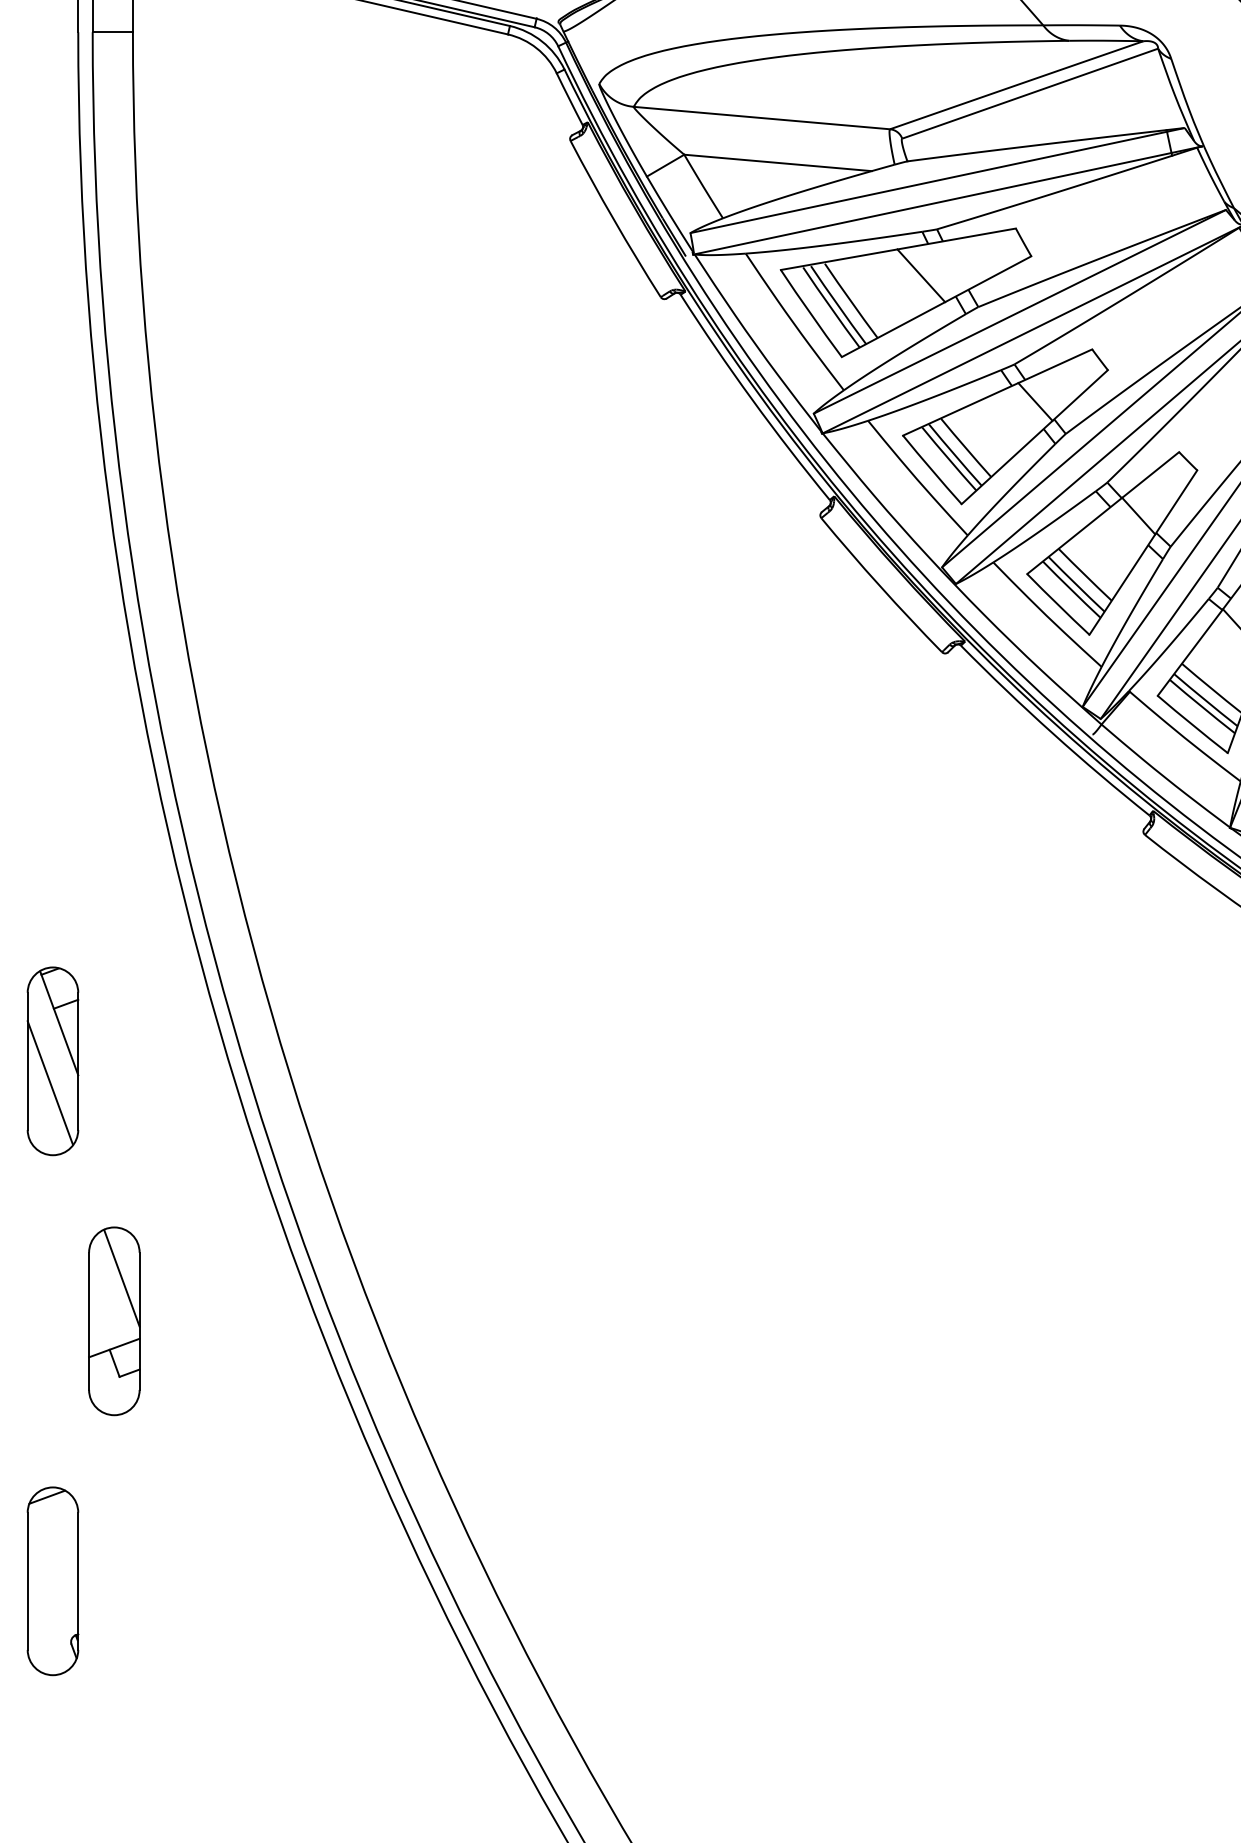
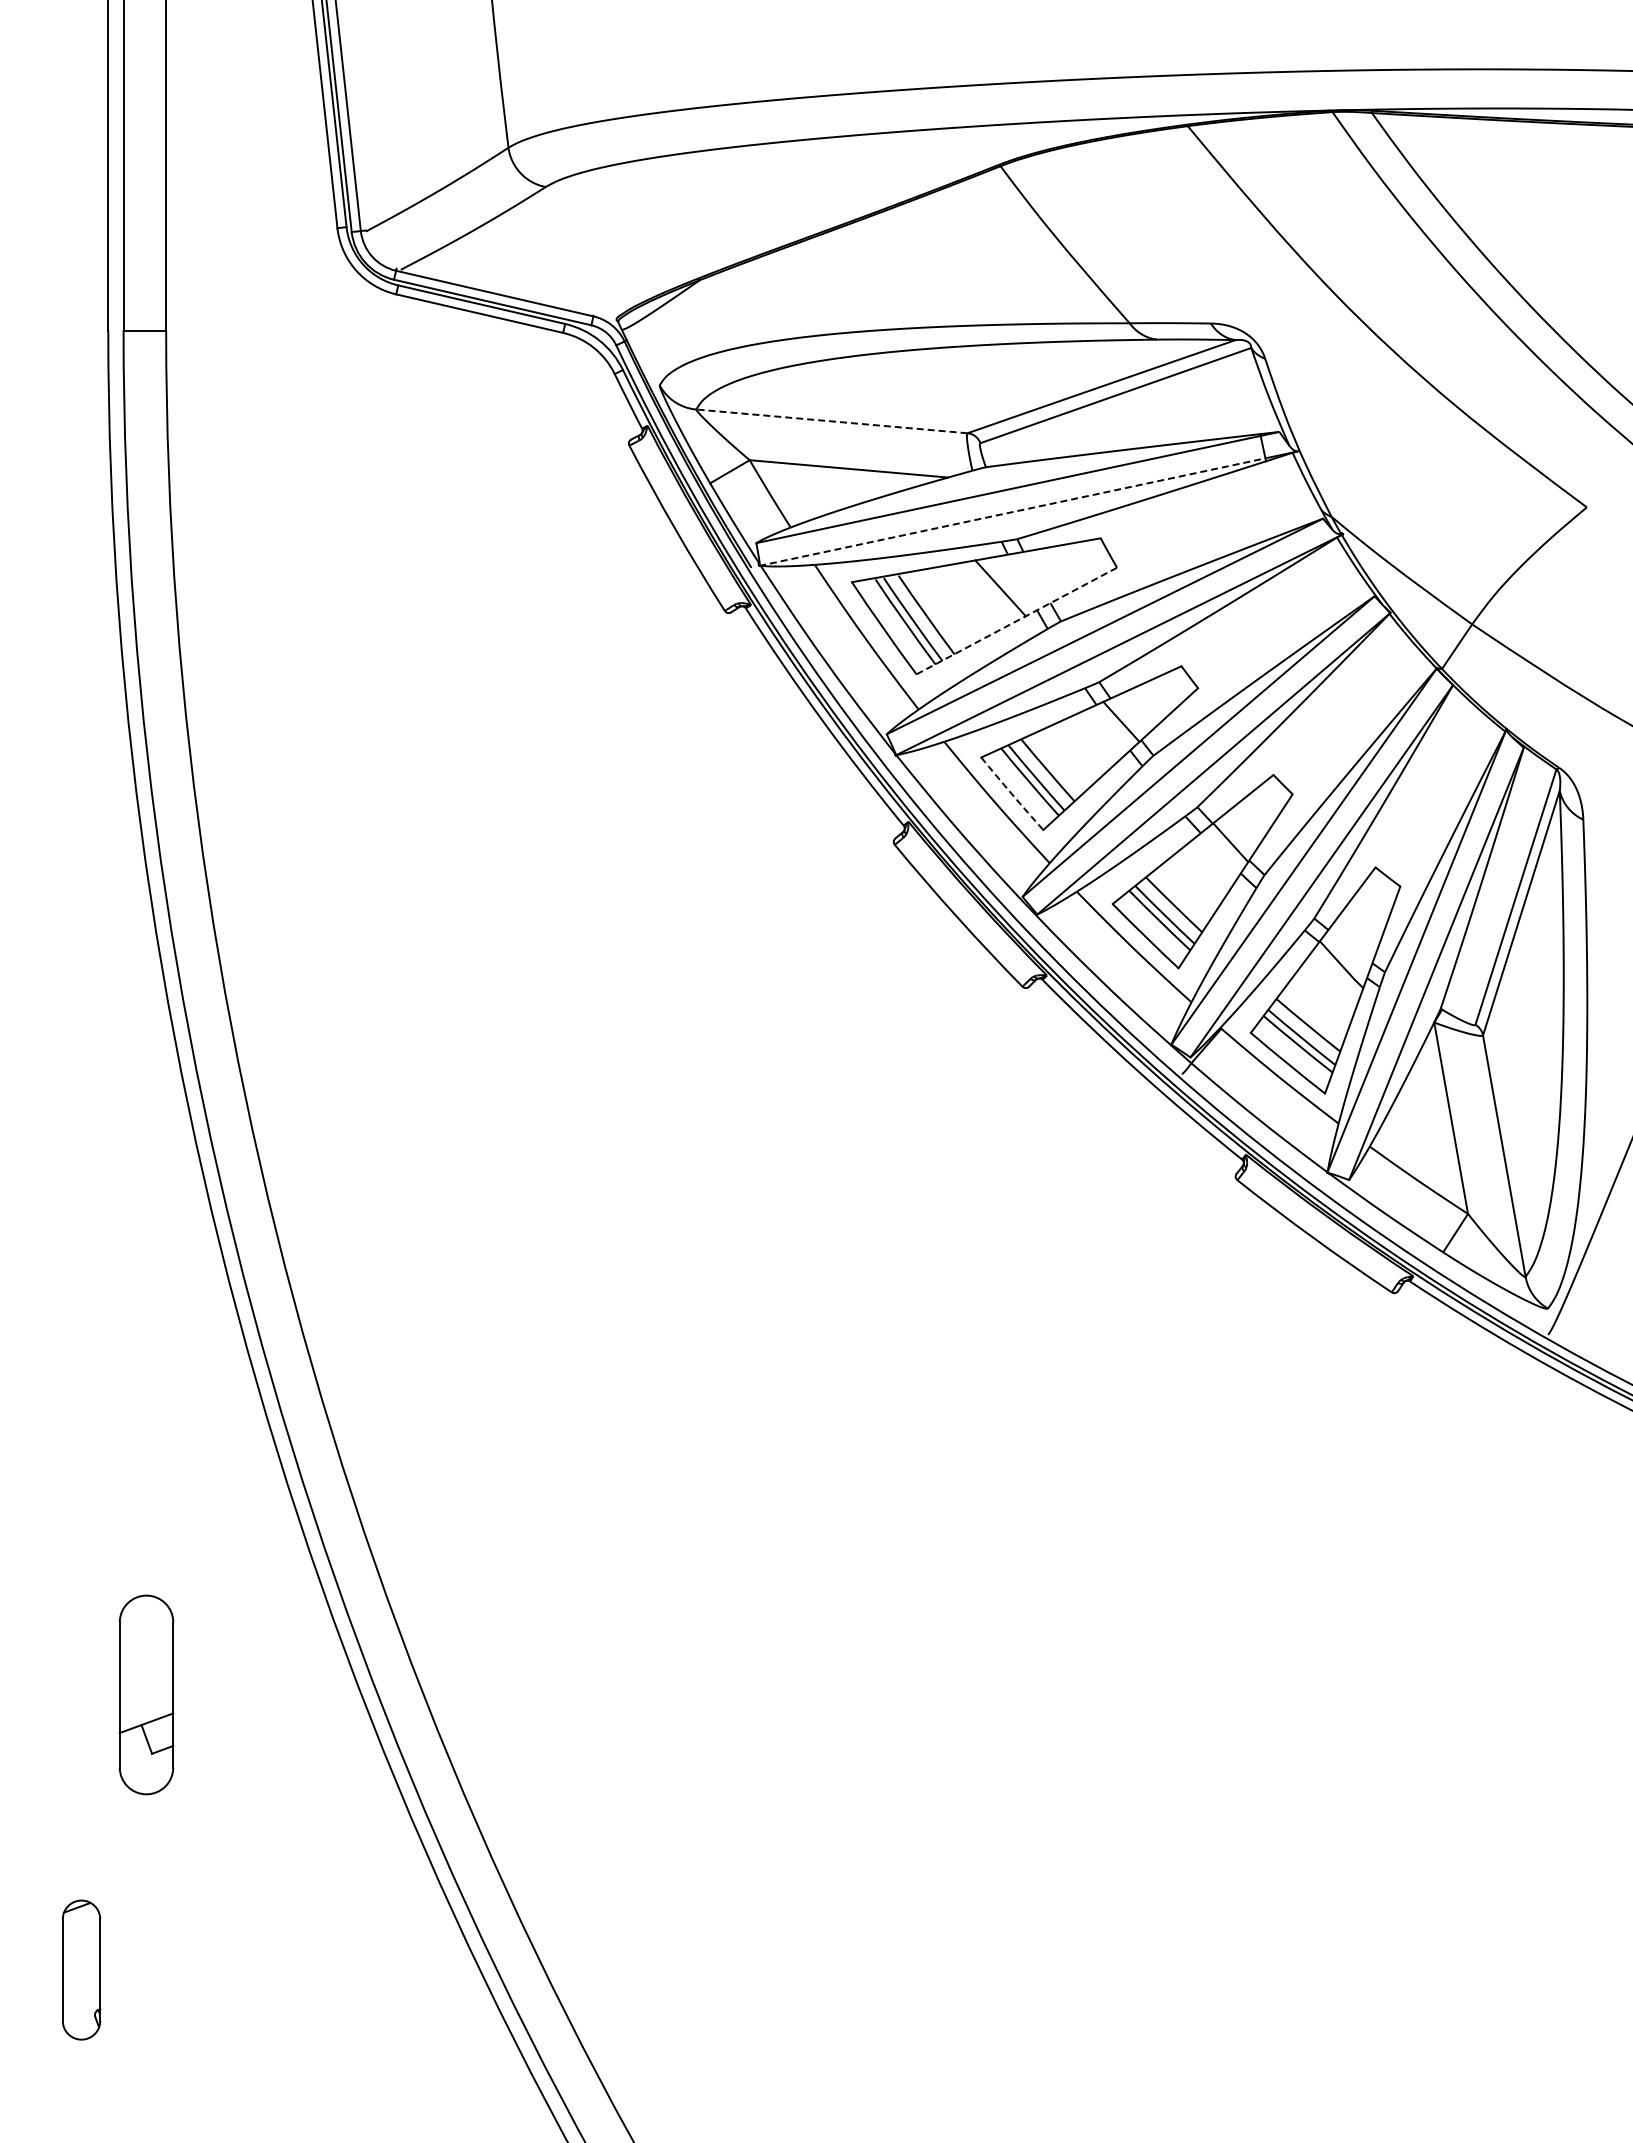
line: (761, 118) -> (831, 421), solid -> dashed
line: (932, 204) -> (1012, 512), solid -> dashed
line: (936, 307) -> (1016, 621), solid -> dashed
arc: (931, 470) -> (1011, 794), solid -> dashed
part: (52, 1061) -> (81, 1419), removed
line: (121, 1278) -> (154, 1649), removed
part: (52, 1580) -> (81, 1969), size x0.7

